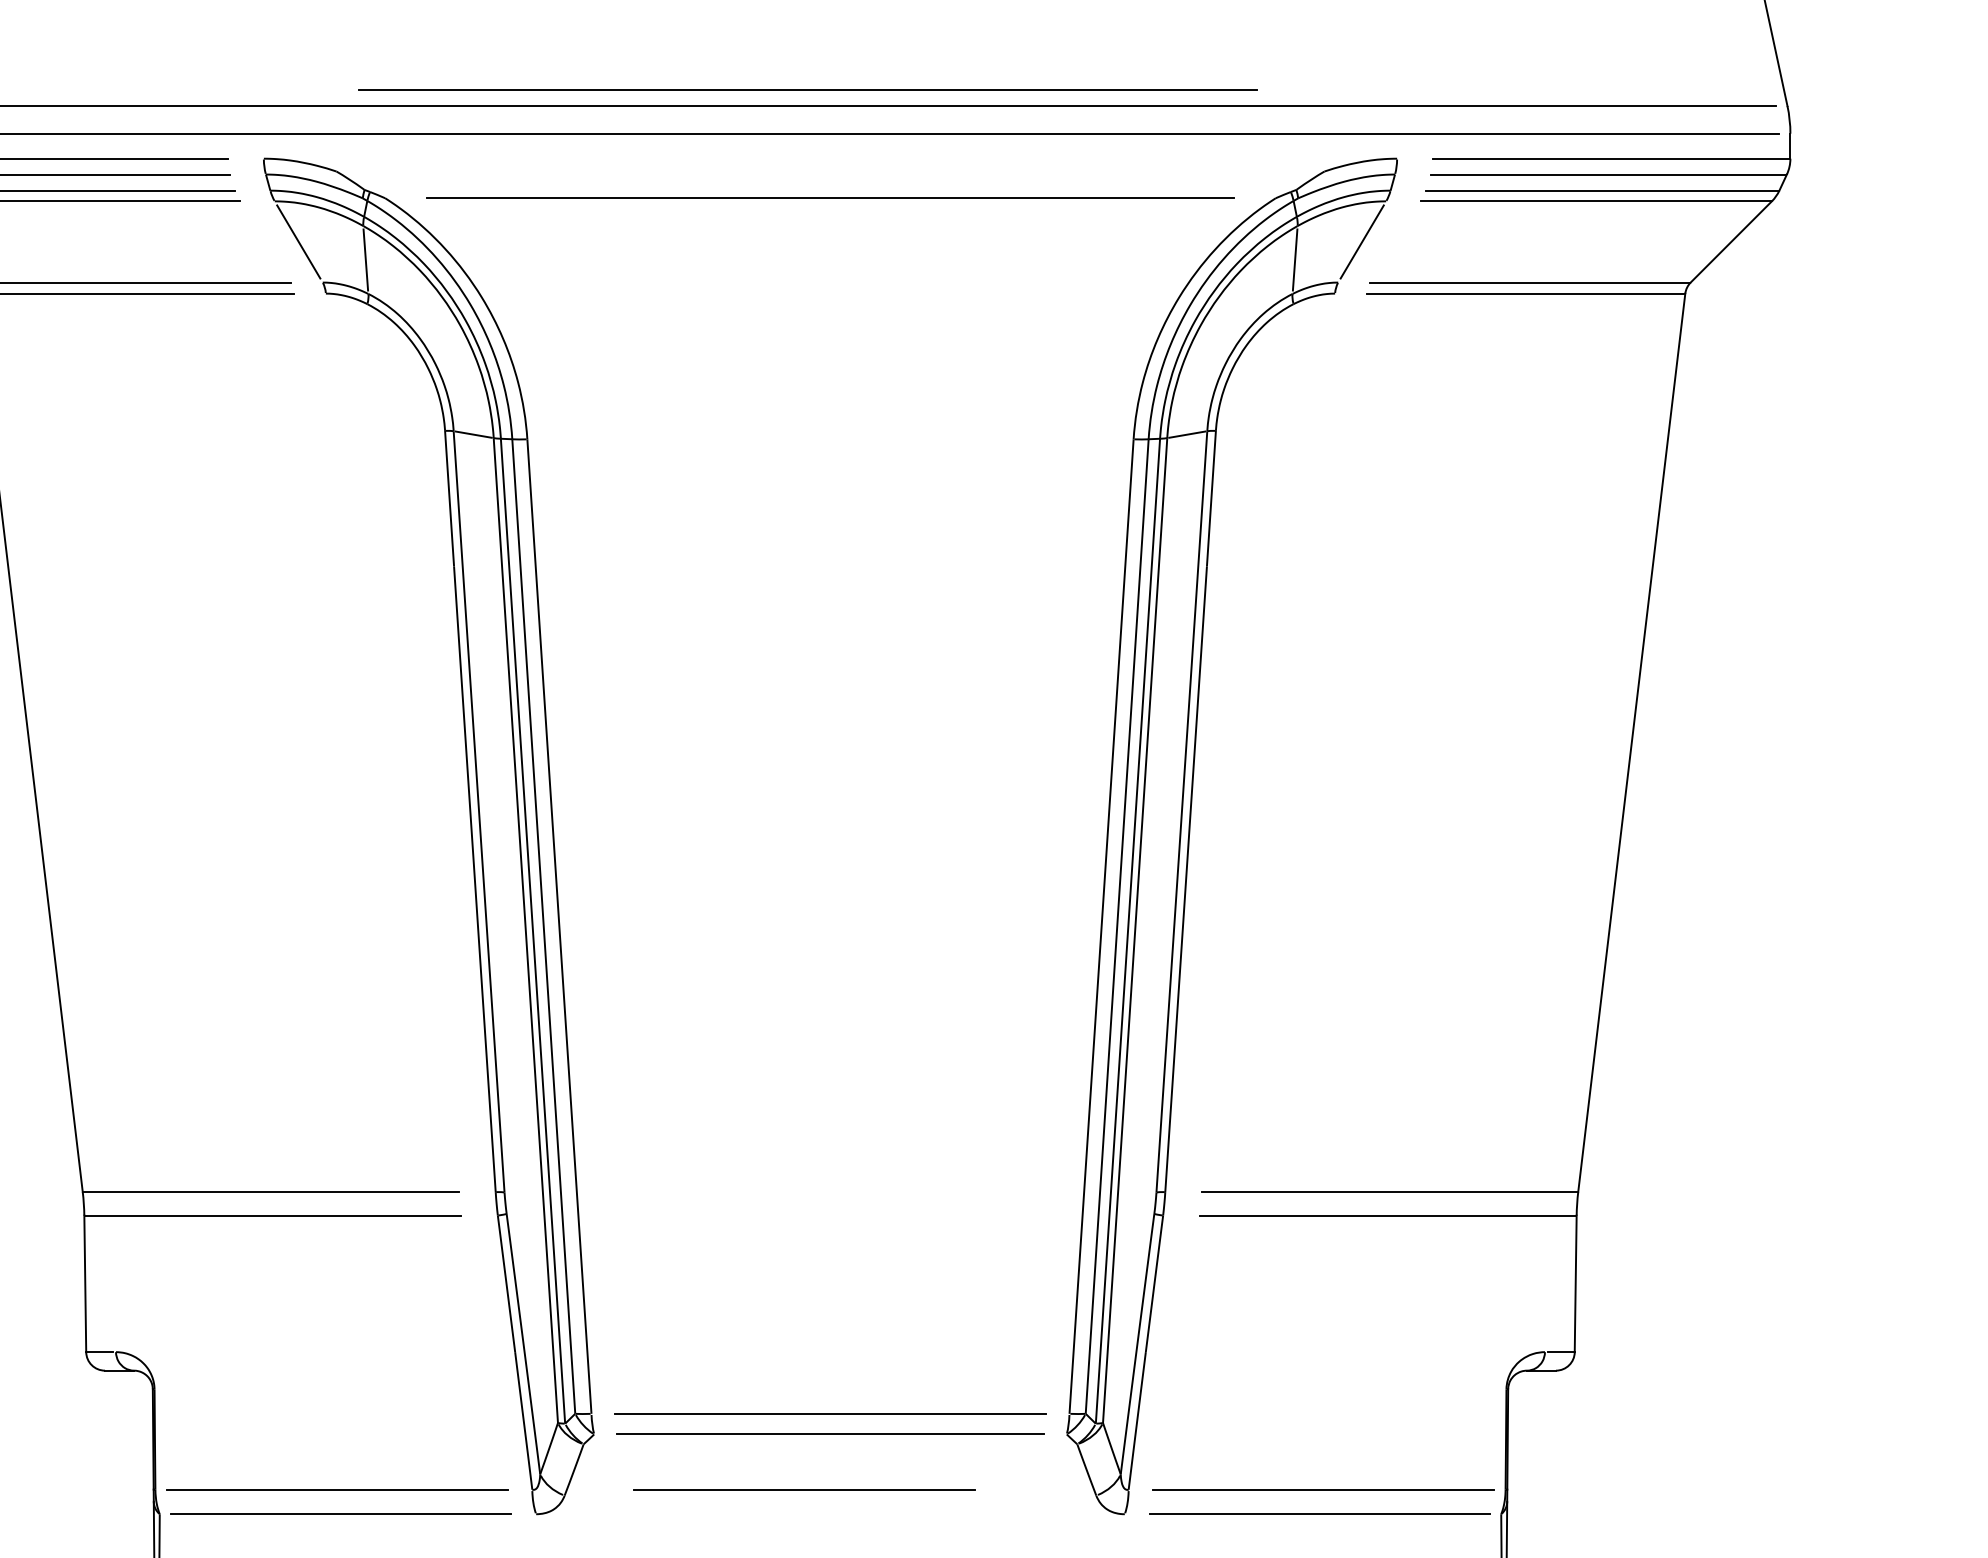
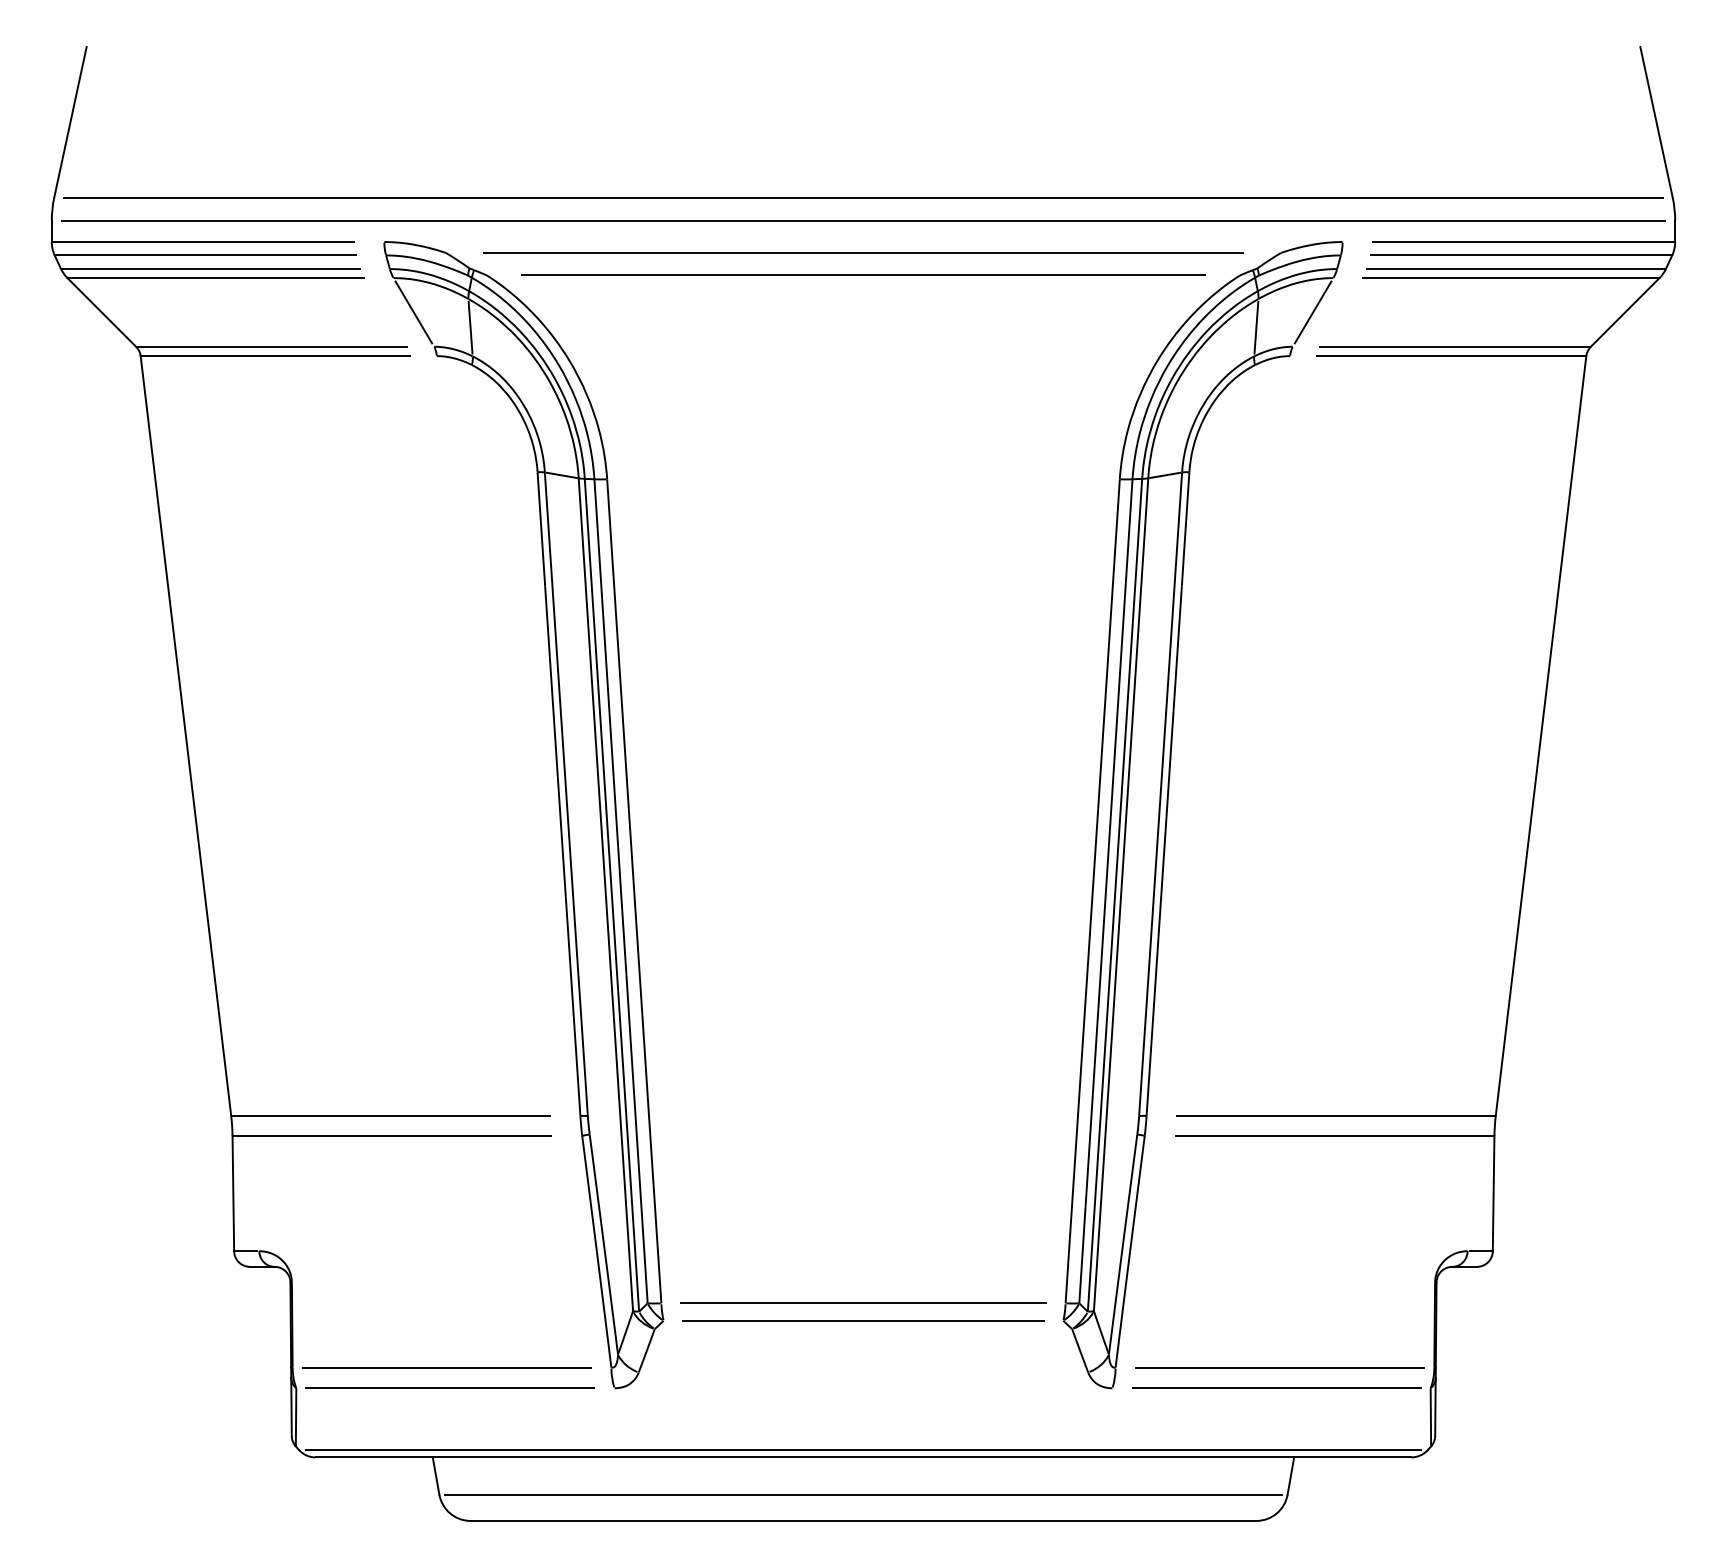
line: (808, 89) -> (863, 252), moved
line: (803, 1489) -> (840, 1367), removed

